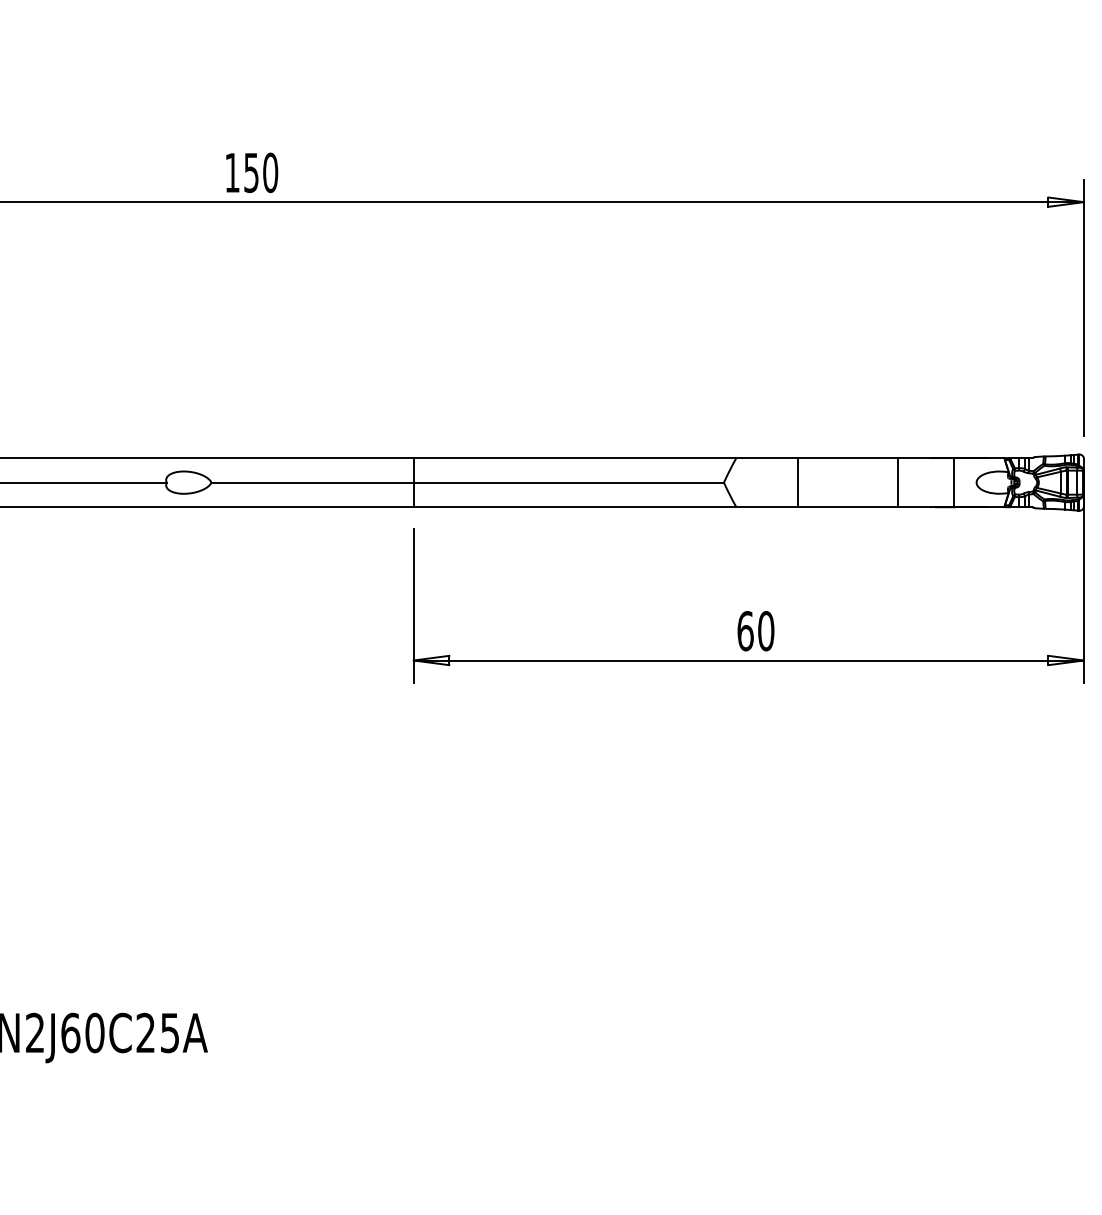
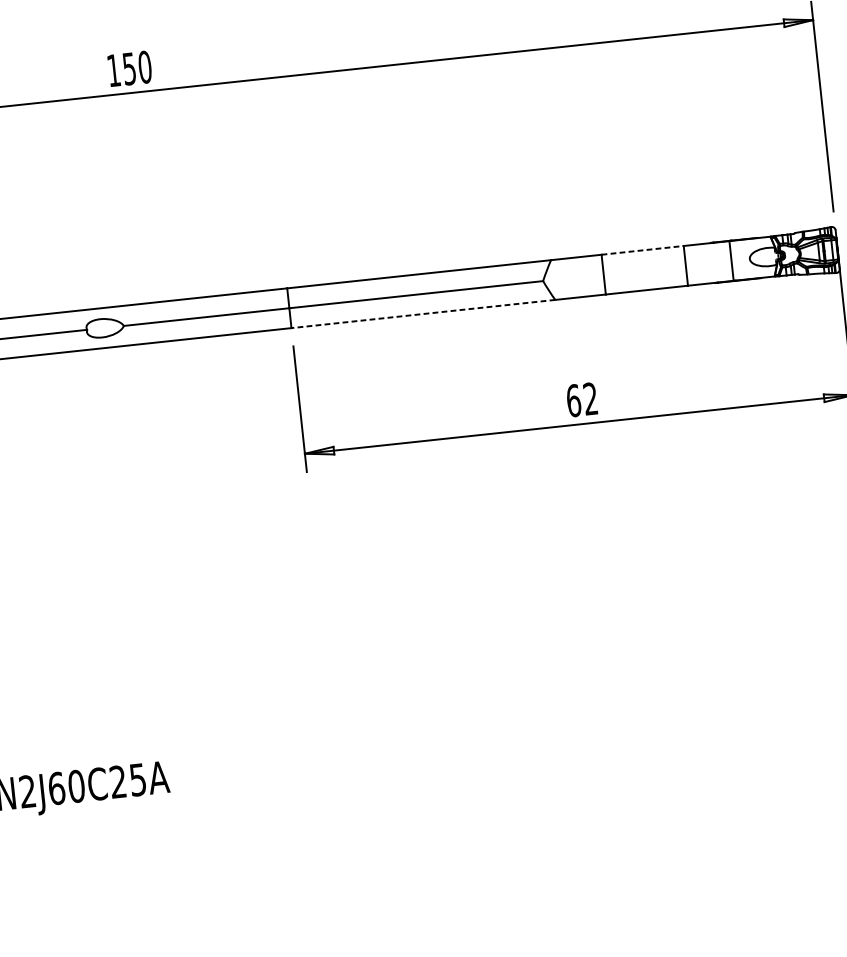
line: (848, 458) -> (642, 250), solid -> dashed
line: (574, 506) -> (422, 313), solid -> dashed
text: (766, 631) -> (590, 399), 60 -> 62

